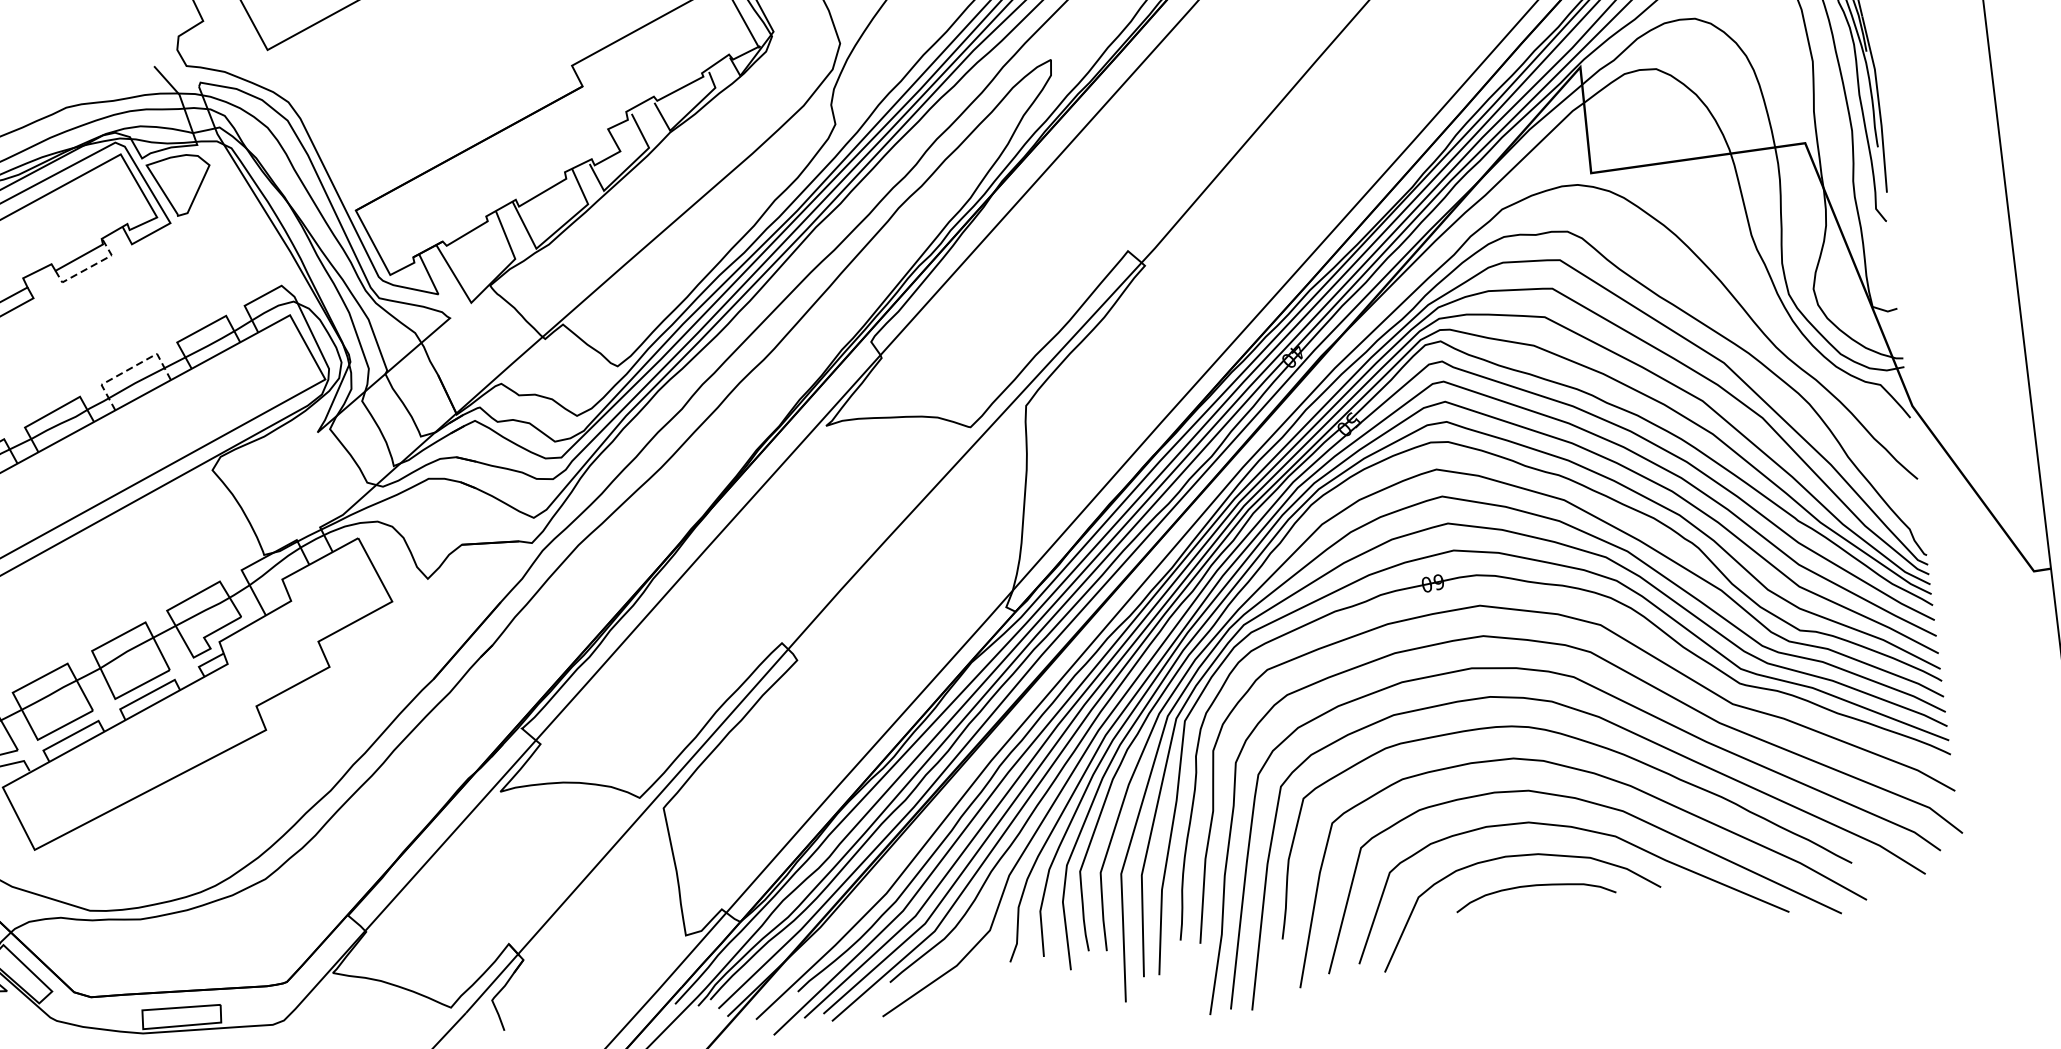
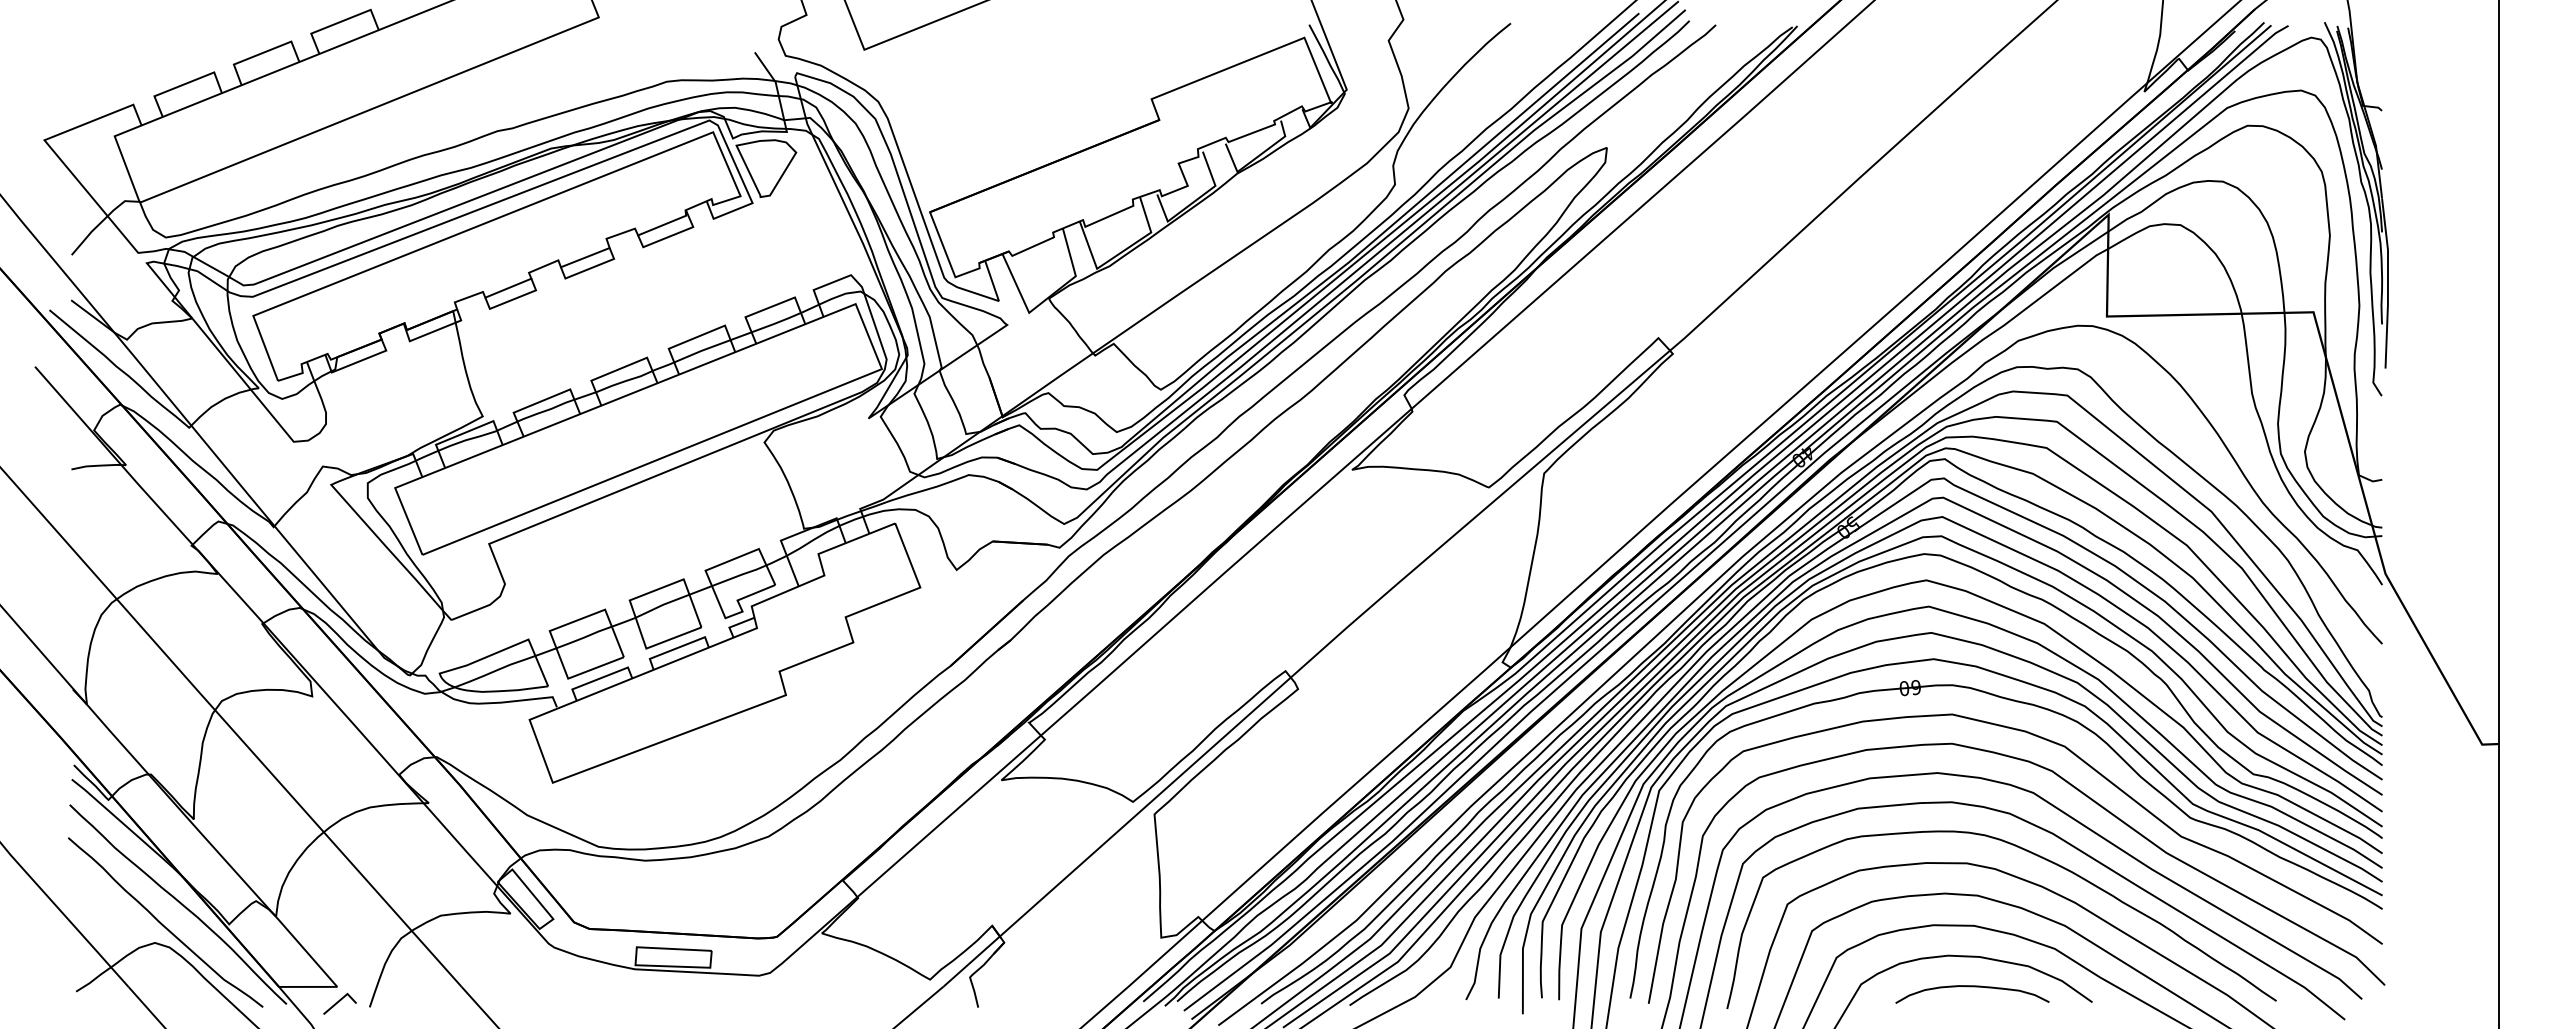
line: (90, 267) -> (671, 236), dashed -> solid
line: (129, 369) -> (697, 337), dashed -> solid

